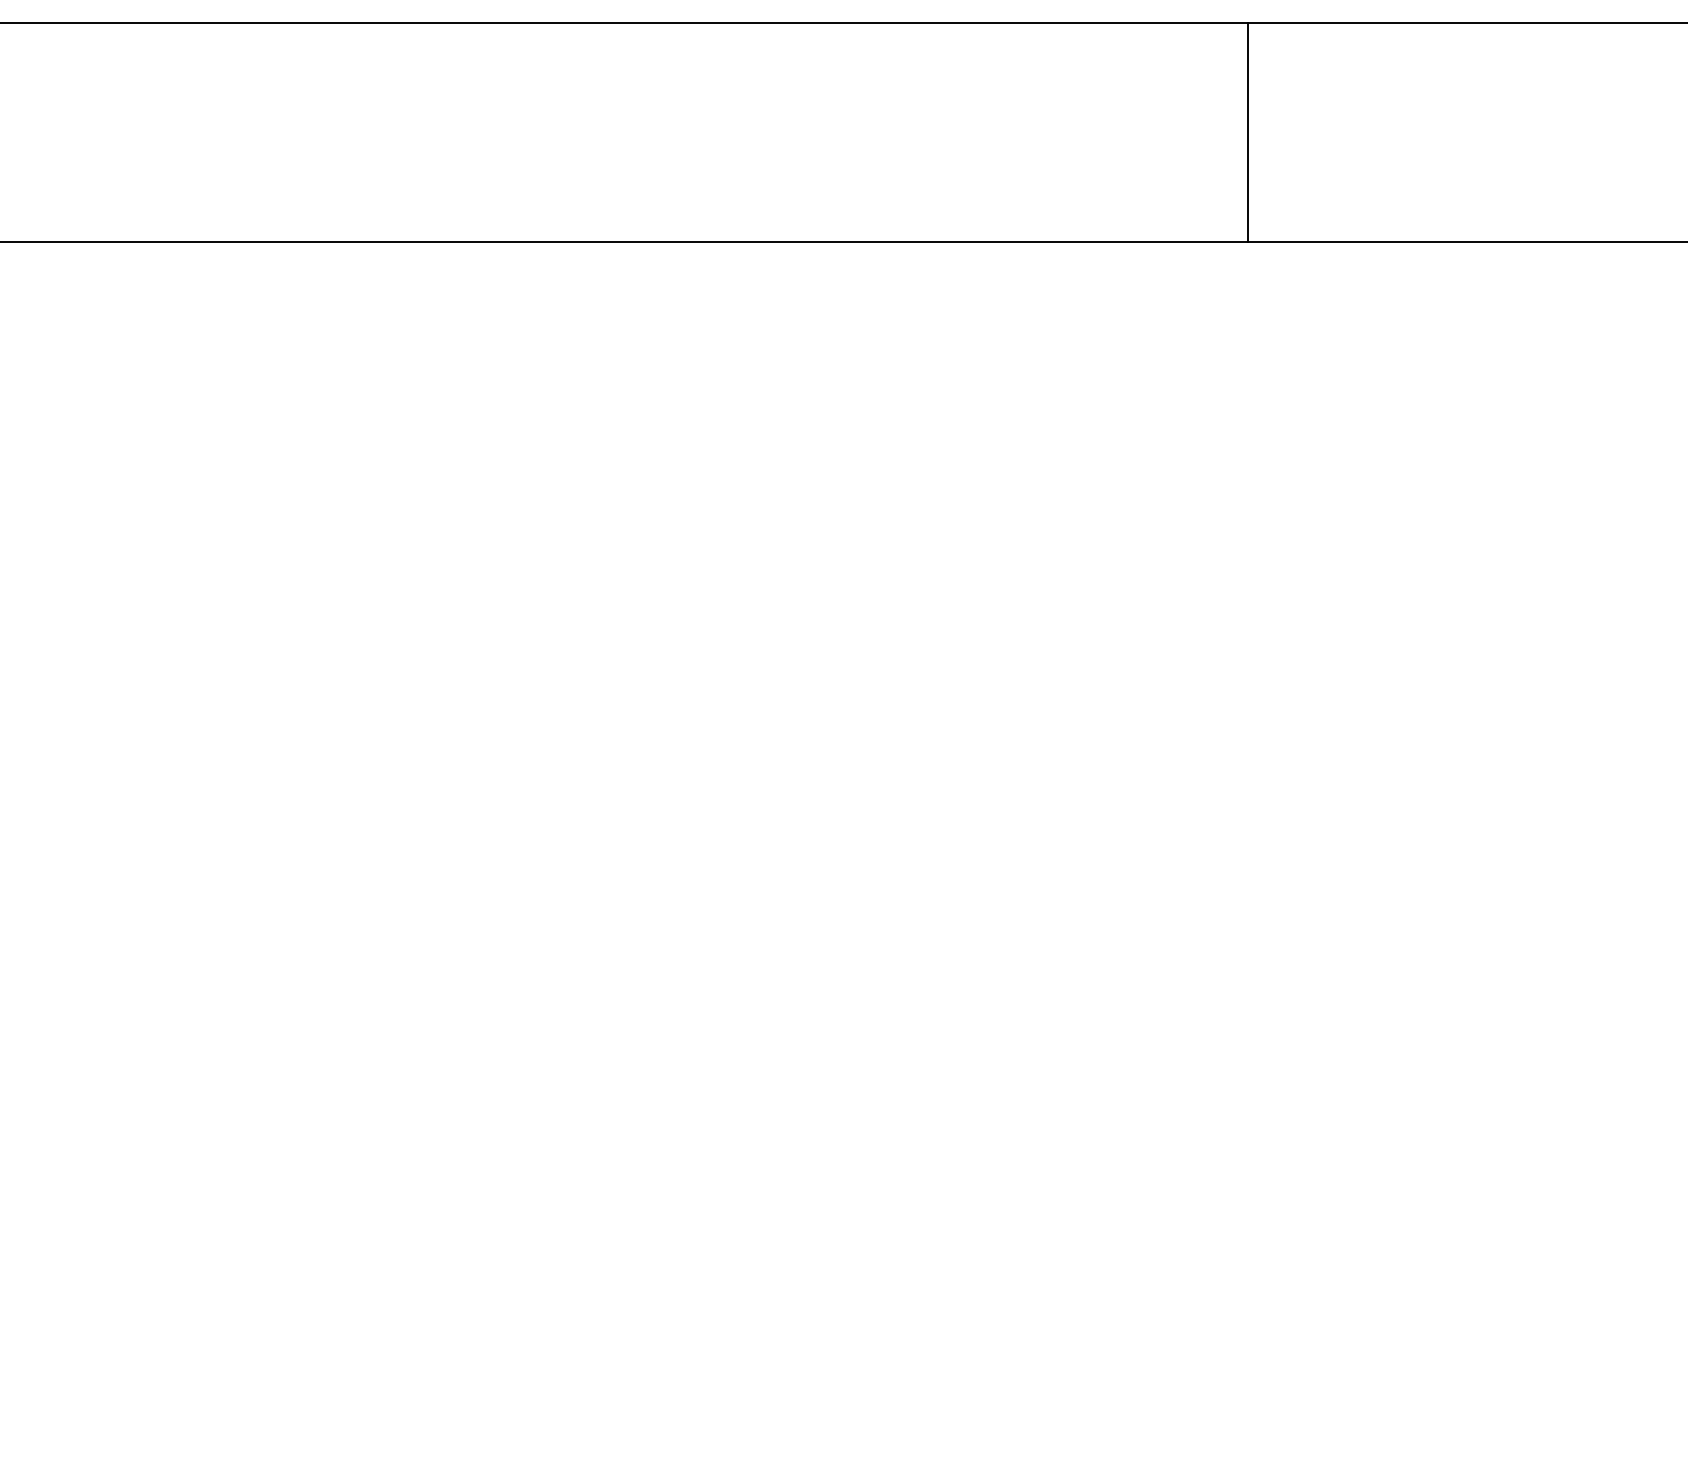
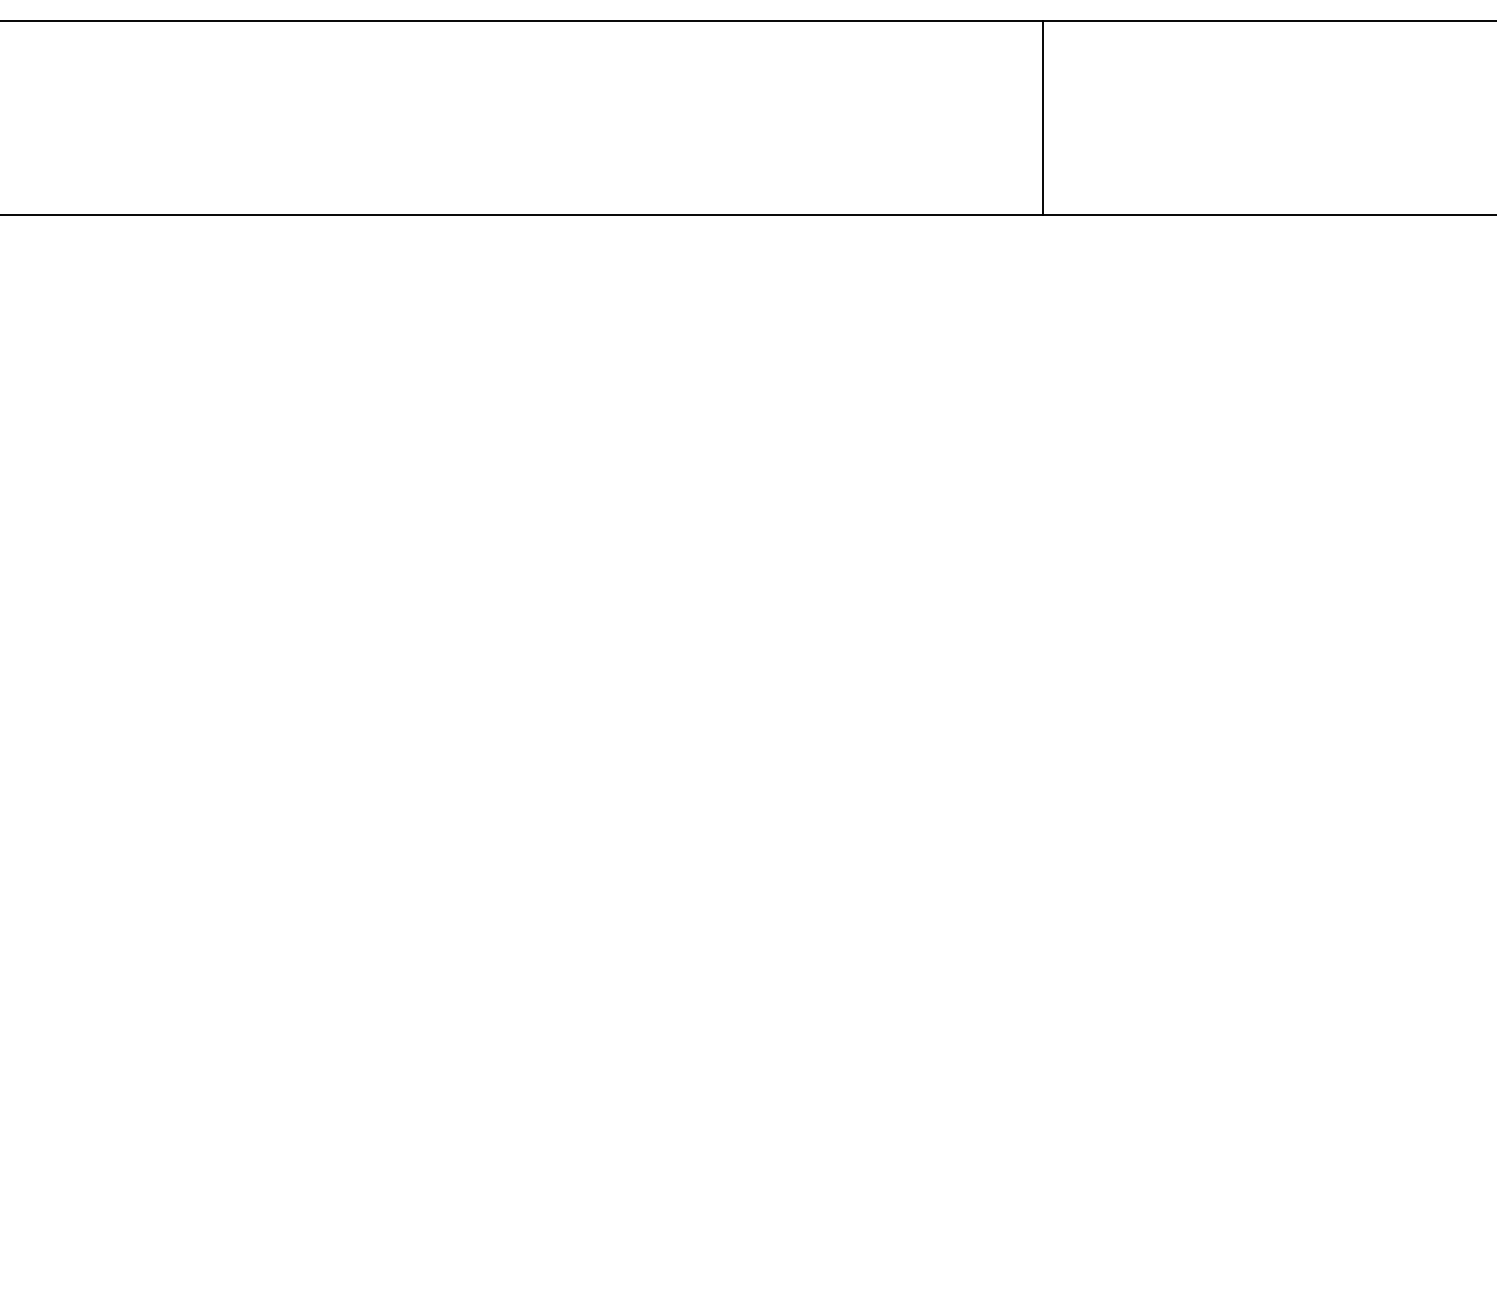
line: (1247, 132) -> (1042, 117), moved

